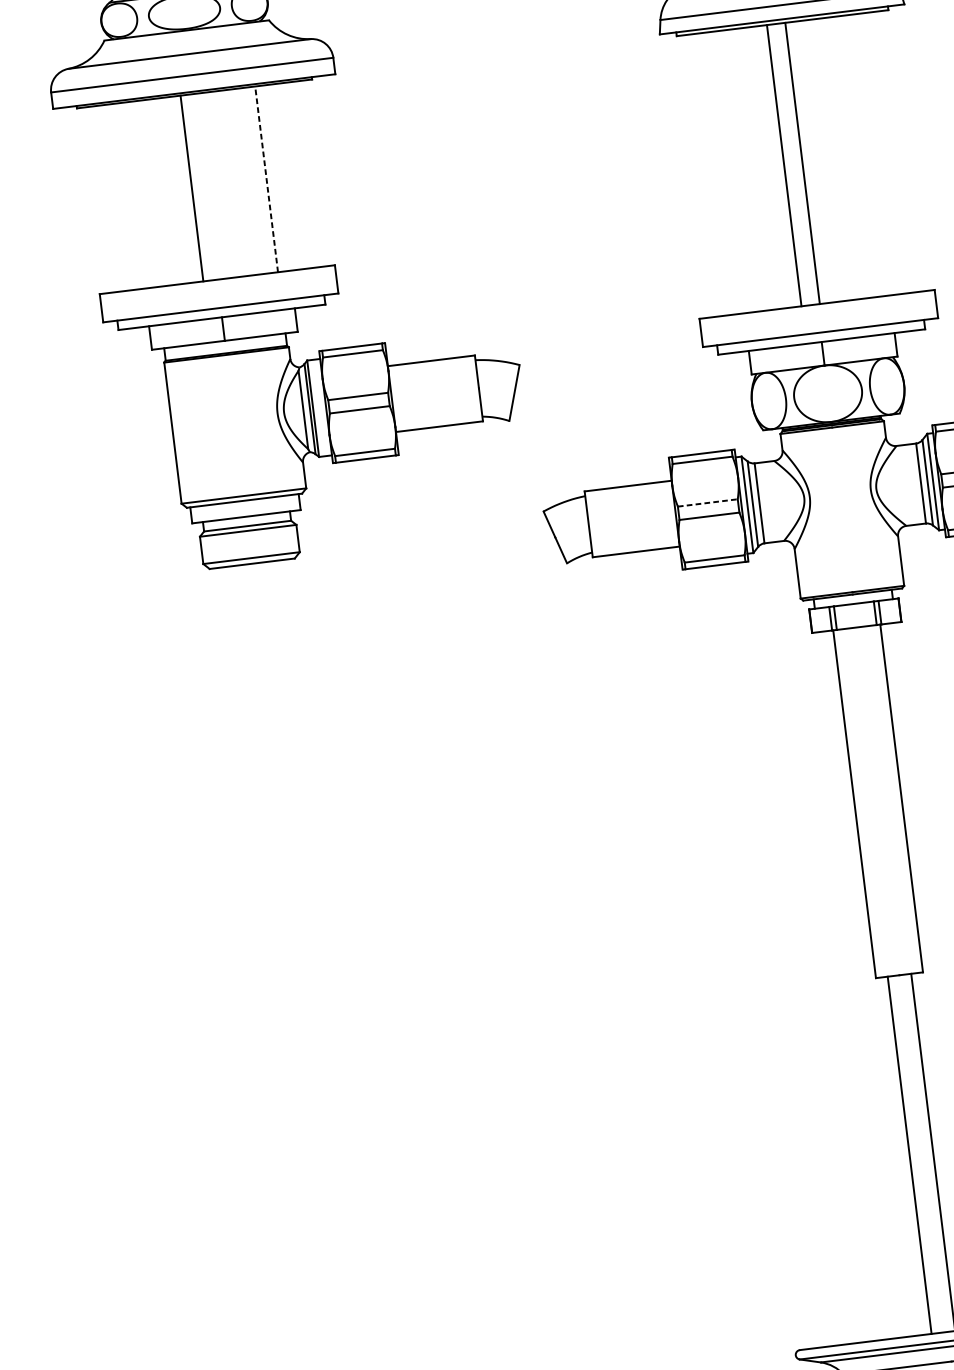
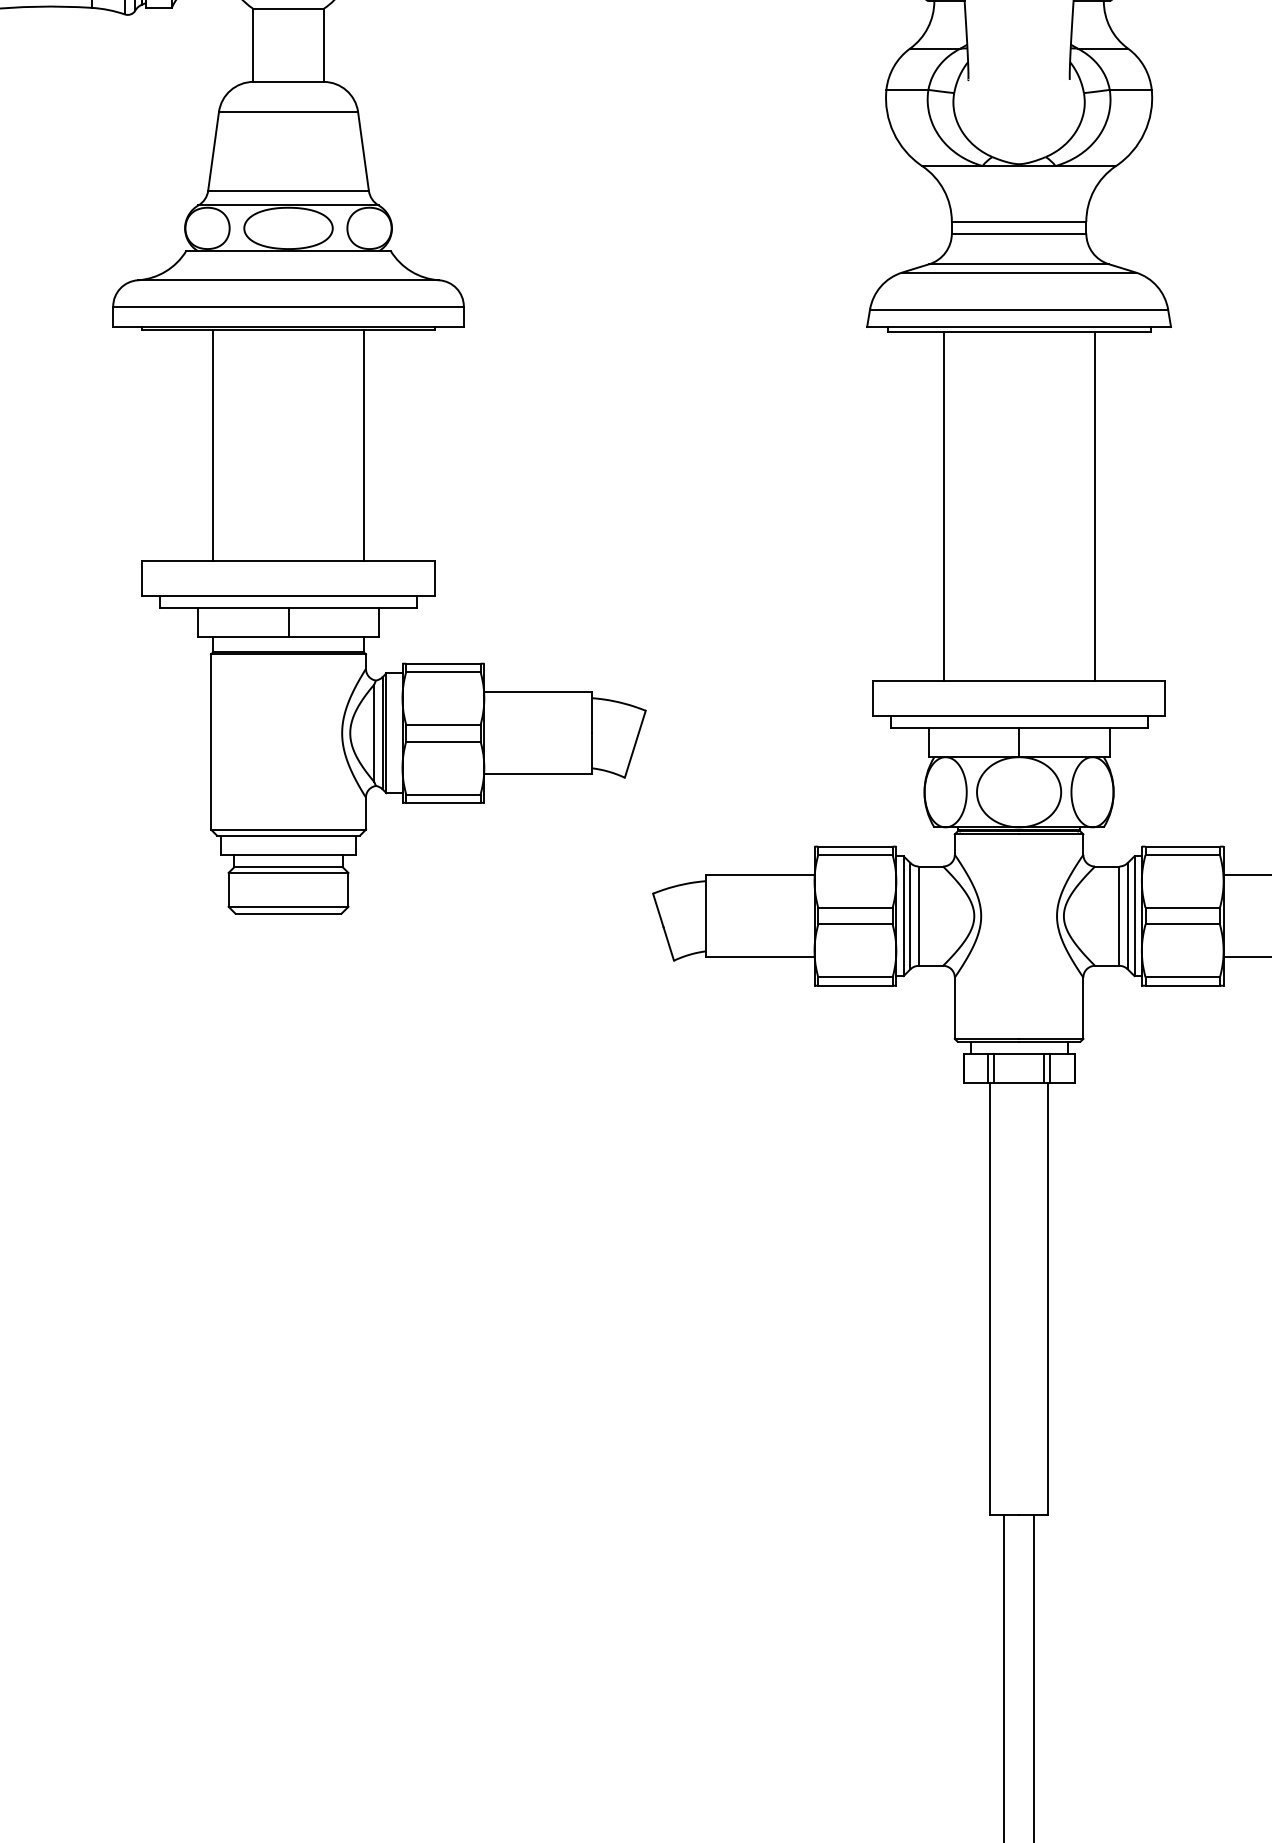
line: (802, 163) -> (1094, 506), moved
line: (784, 165) -> (943, 506), moved
line: (266, 178) -> (363, 444), dashed -> solid
line: (192, 187) -> (213, 444), moved
line: (707, 502) -> (855, 907), dashed -> solid

